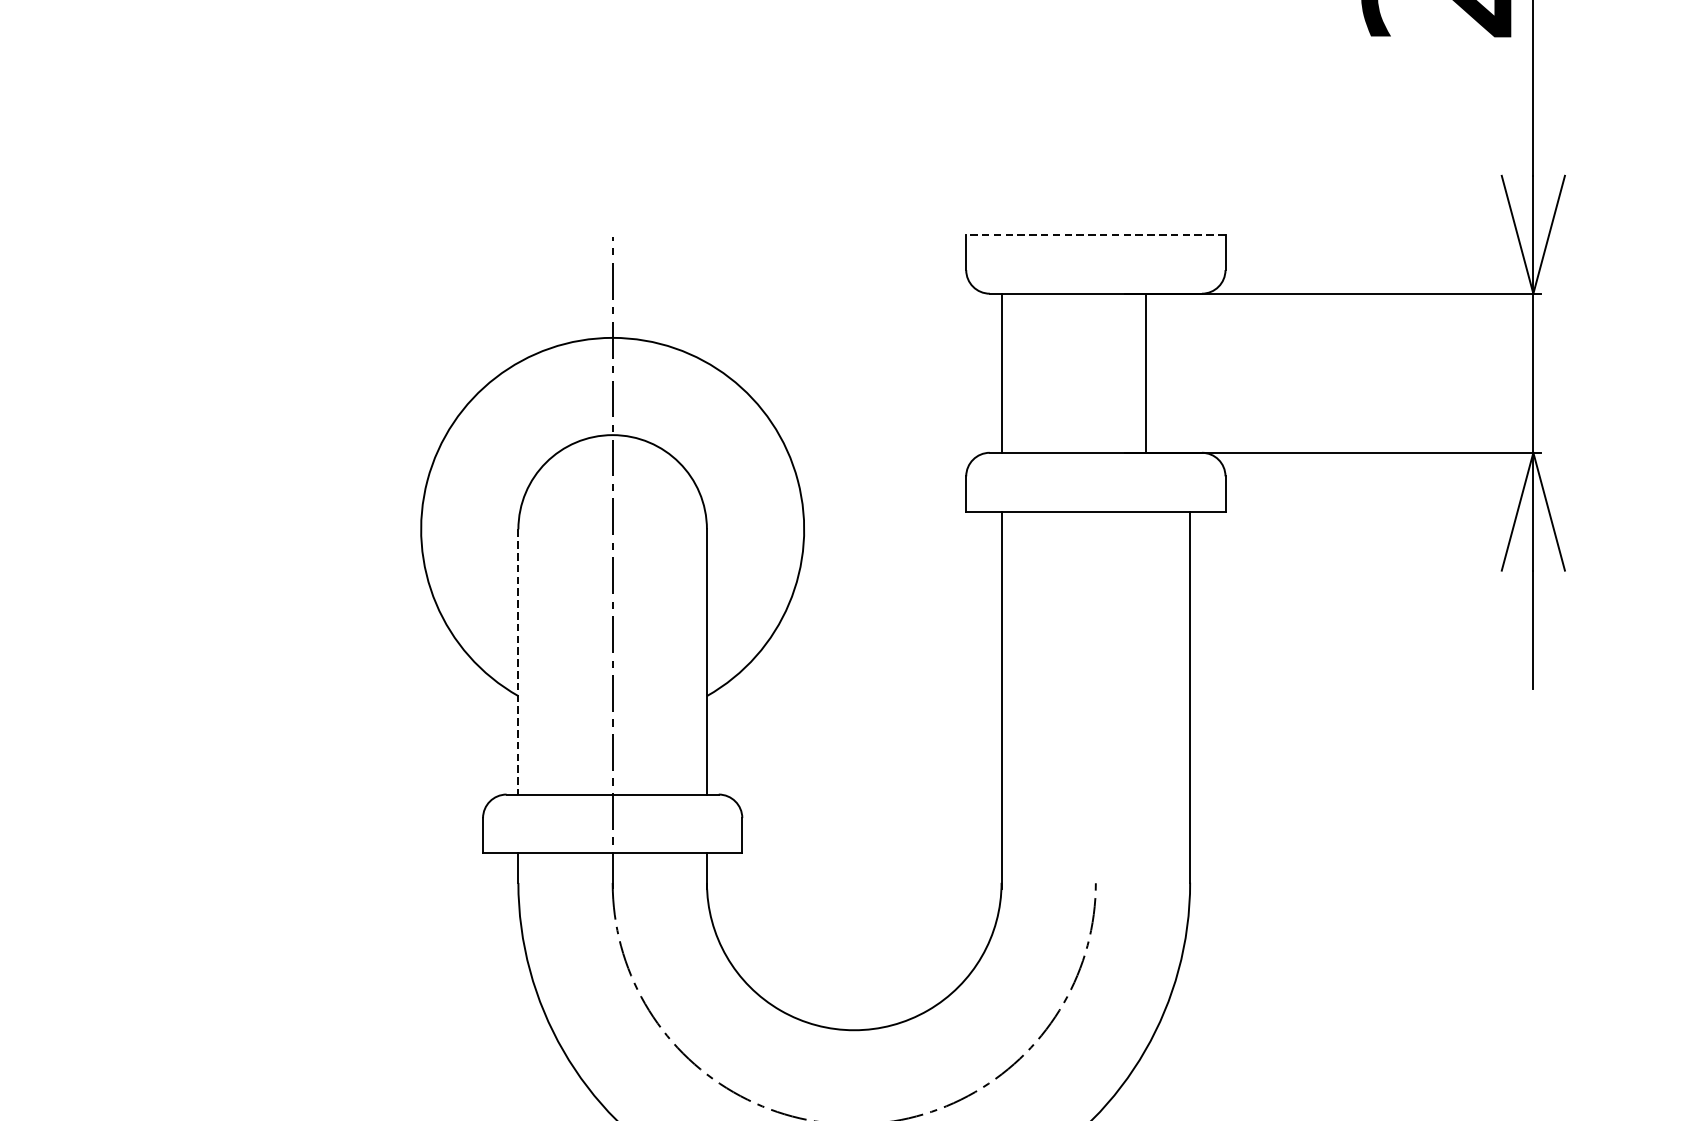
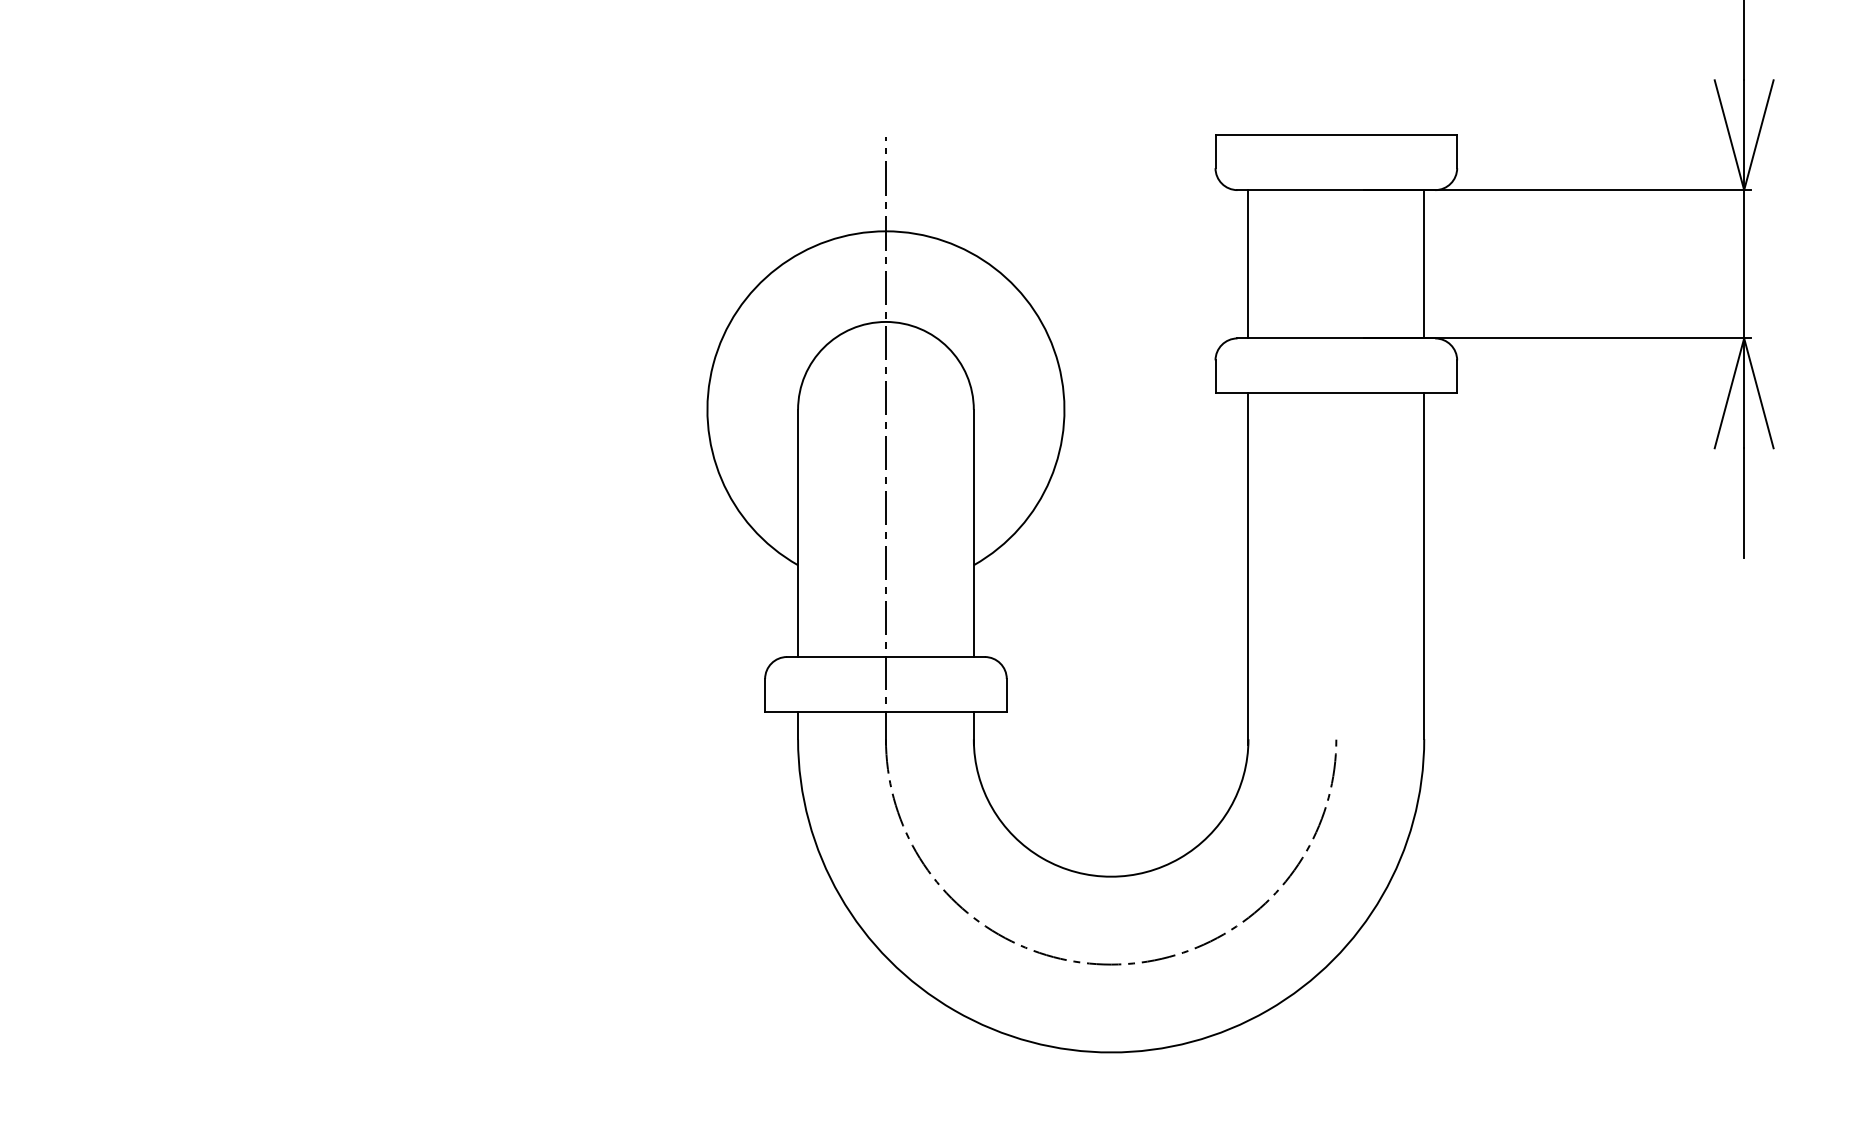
line: (1096, 235) -> (1336, 135), dashed -> solid
line: (1146, 373) -> (1424, 264), moved
line: (518, 662) -> (798, 533), dashed -> solid

